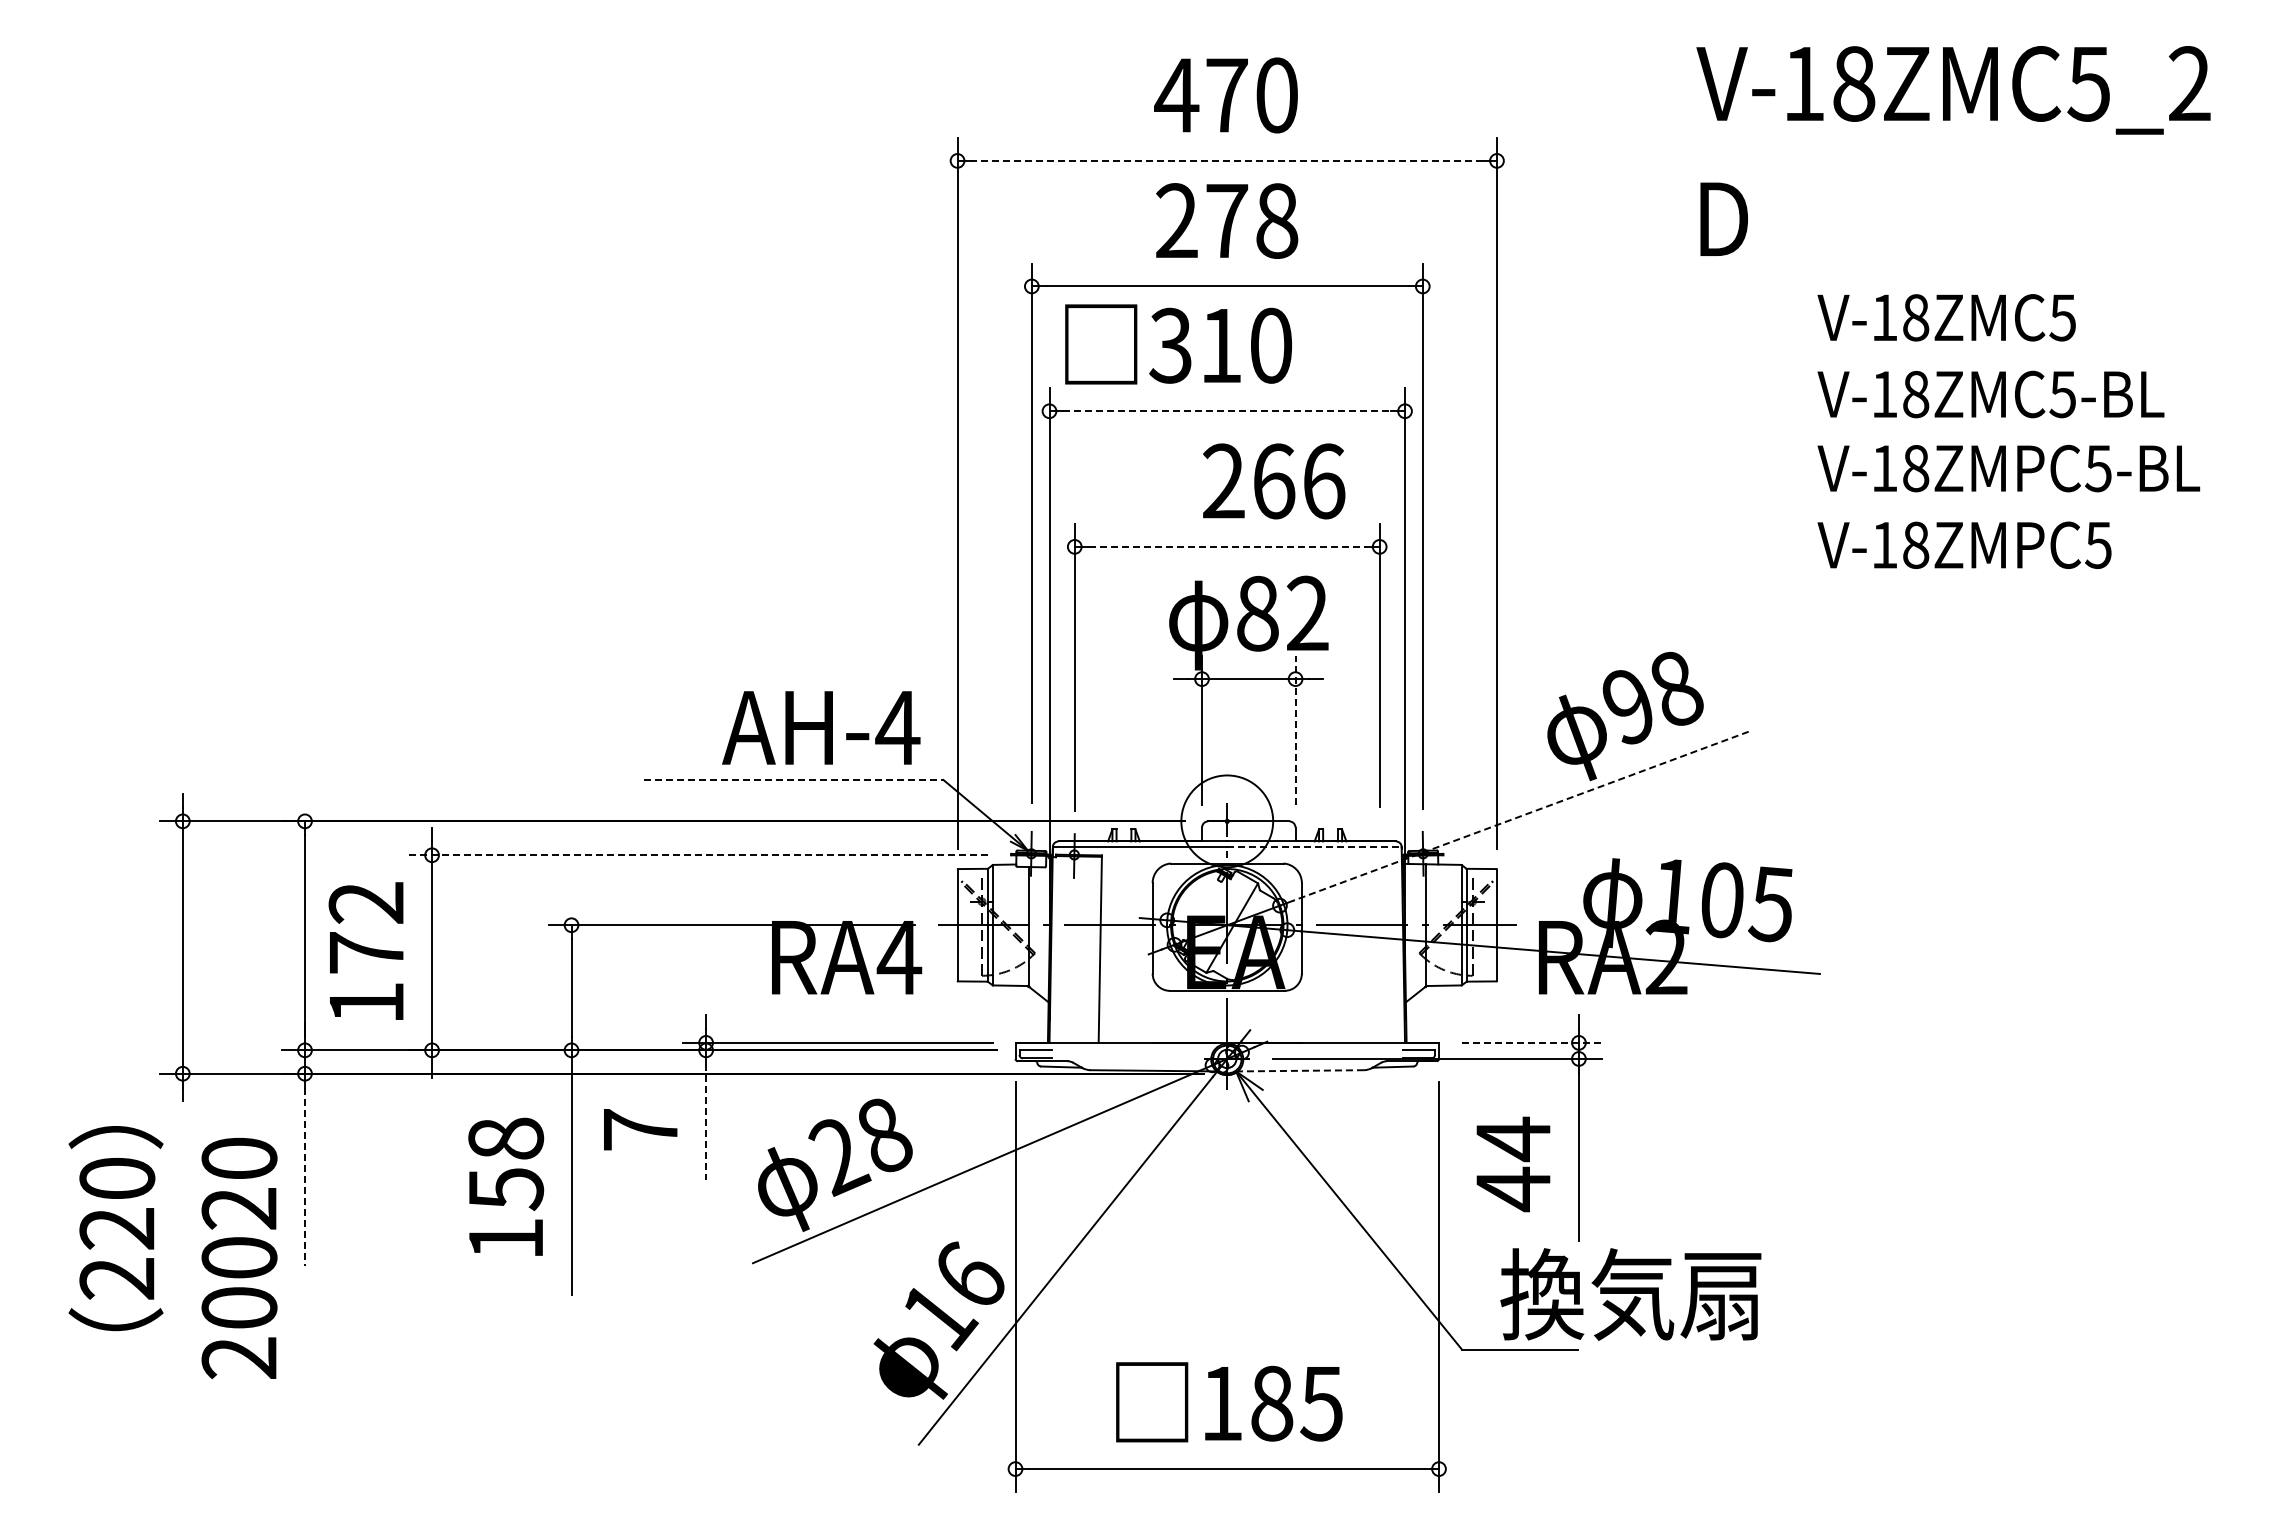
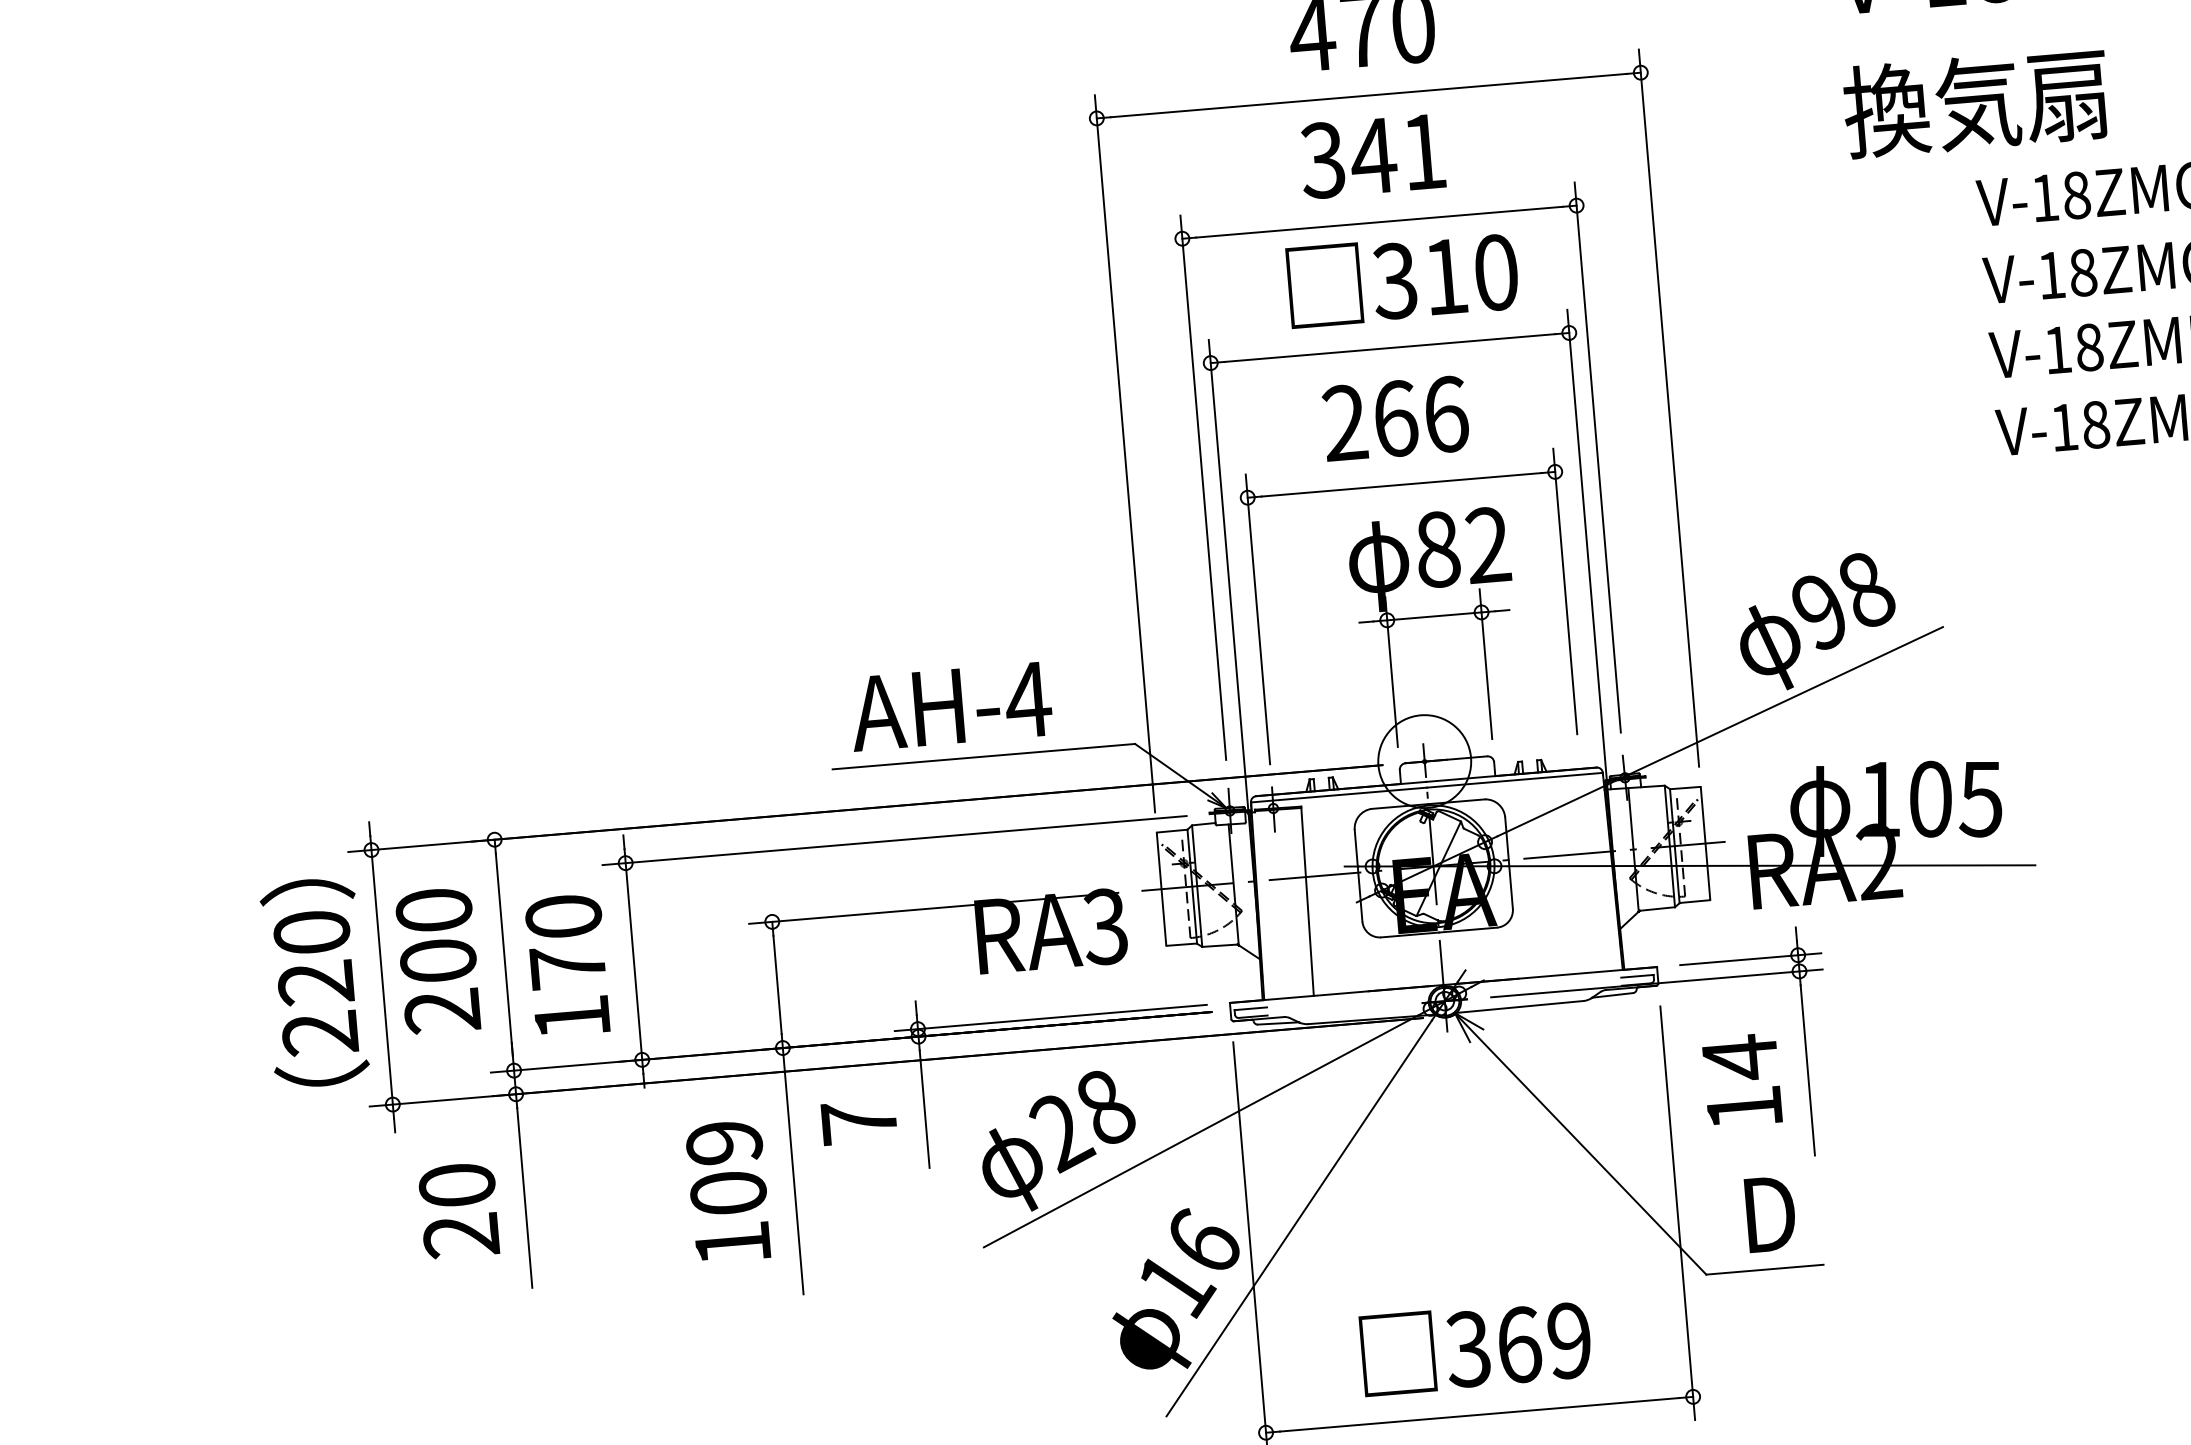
line: (1227, 160) -> (1369, 95), dashed -> solid
text: (1824, 217) -> (1975, 102), D -> 換気扇
text: (1226, 220) -> (1373, 155), 278 -> 341
text: (1178, 344) -> (1402, 279), moved
line: (1227, 411) -> (1390, 348), dashed -> solid
text: (1274, 481) -> (1396, 418), moved
line: (1227, 546) -> (1401, 484), dashed -> solid
text: (821, 727) -> (951, 706), moved
line: (1295, 729) -> (1485, 663), dashed -> solid
line: (793, 780) -> (983, 757), dashed -> solid
line: (1520, 816) -> (1720, 731), dashed -> solid
line: (1313, 847) -> (1513, 780), dashed -> solid
line: (698, 855) -> (894, 840), dashed -> solid
text: (366, 902) -> (563, 916), 172 -> 170
text: (899, 957) -> (1105, 926), RA4 -> RA3
line: (1531, 1042) -> (1750, 958), dashed -> solid
line: (1300, 1070) -> (1519, 1006), dashed -> solid
line: (706, 1122) -> (925, 1109), dashed -> solid
text: (506, 1164) -> (726, 1168), 158 -> 109
line: (305, 1177) -> (525, 1198), dashed -> solid
text: (1513, 1189) -> (1744, 1108), 44 -> 14
text: (115, 1228) -> (314, 982), moved
text: (1630, 1294) -> (1871, 1204), 換気扇 -> D
text: (239, 1307) -> (438, 960), moved
text: (1271, 1403) -> (1518, 1344), 185 -> 369

